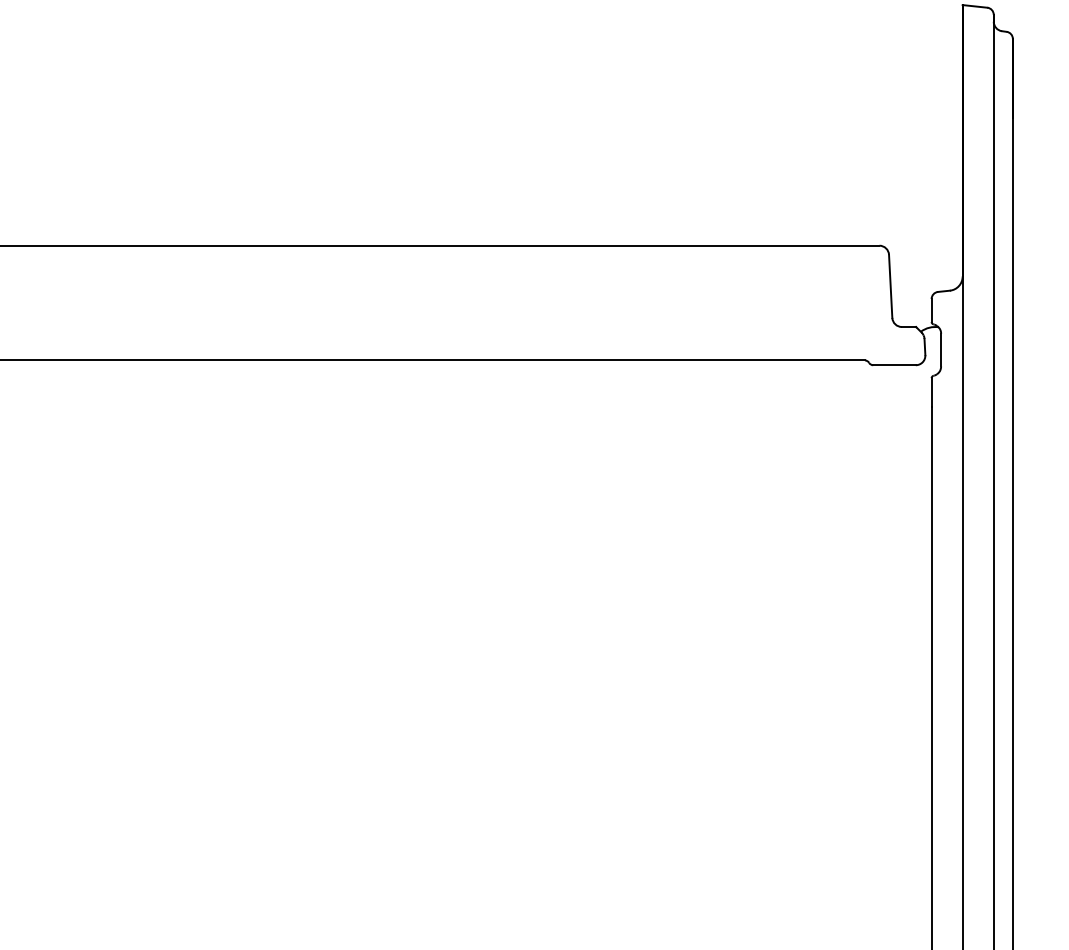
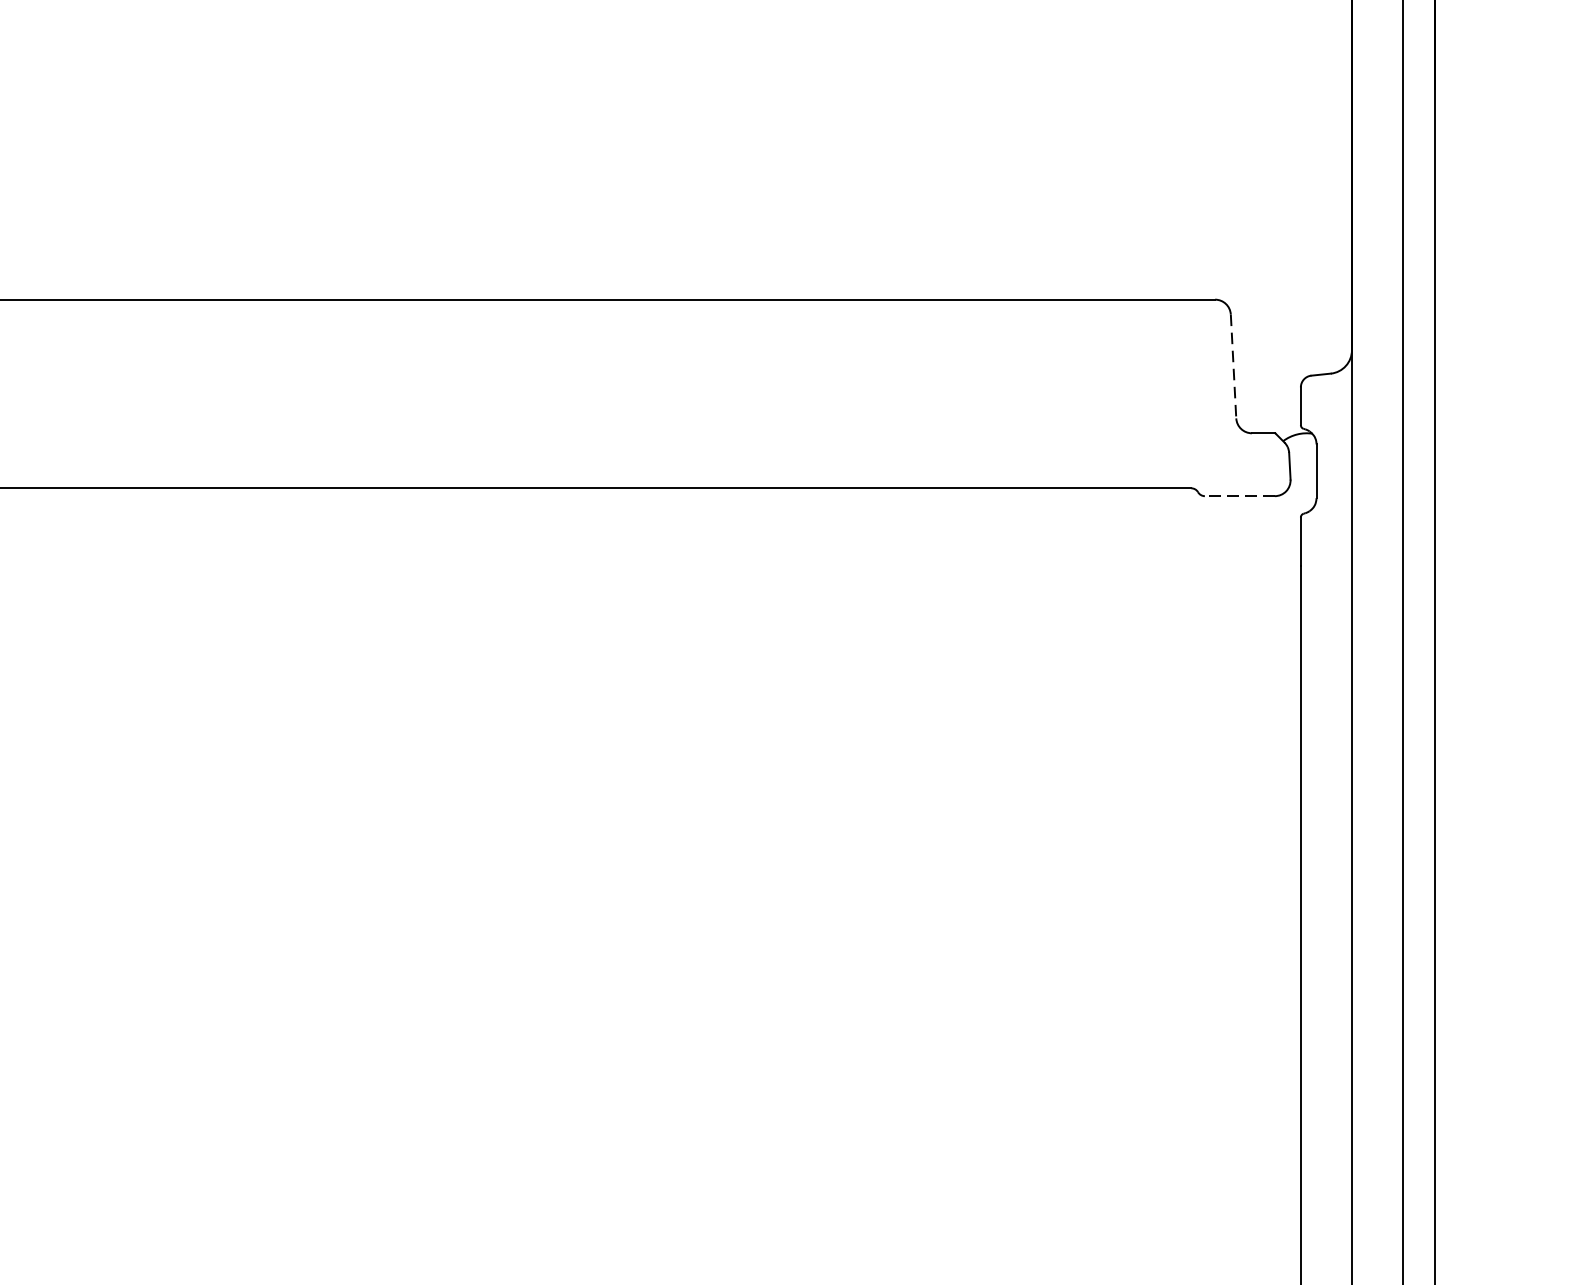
line: (890, 286) -> (1233, 366), solid -> dashed
line: (894, 365) -> (1239, 496), solid -> dashed

